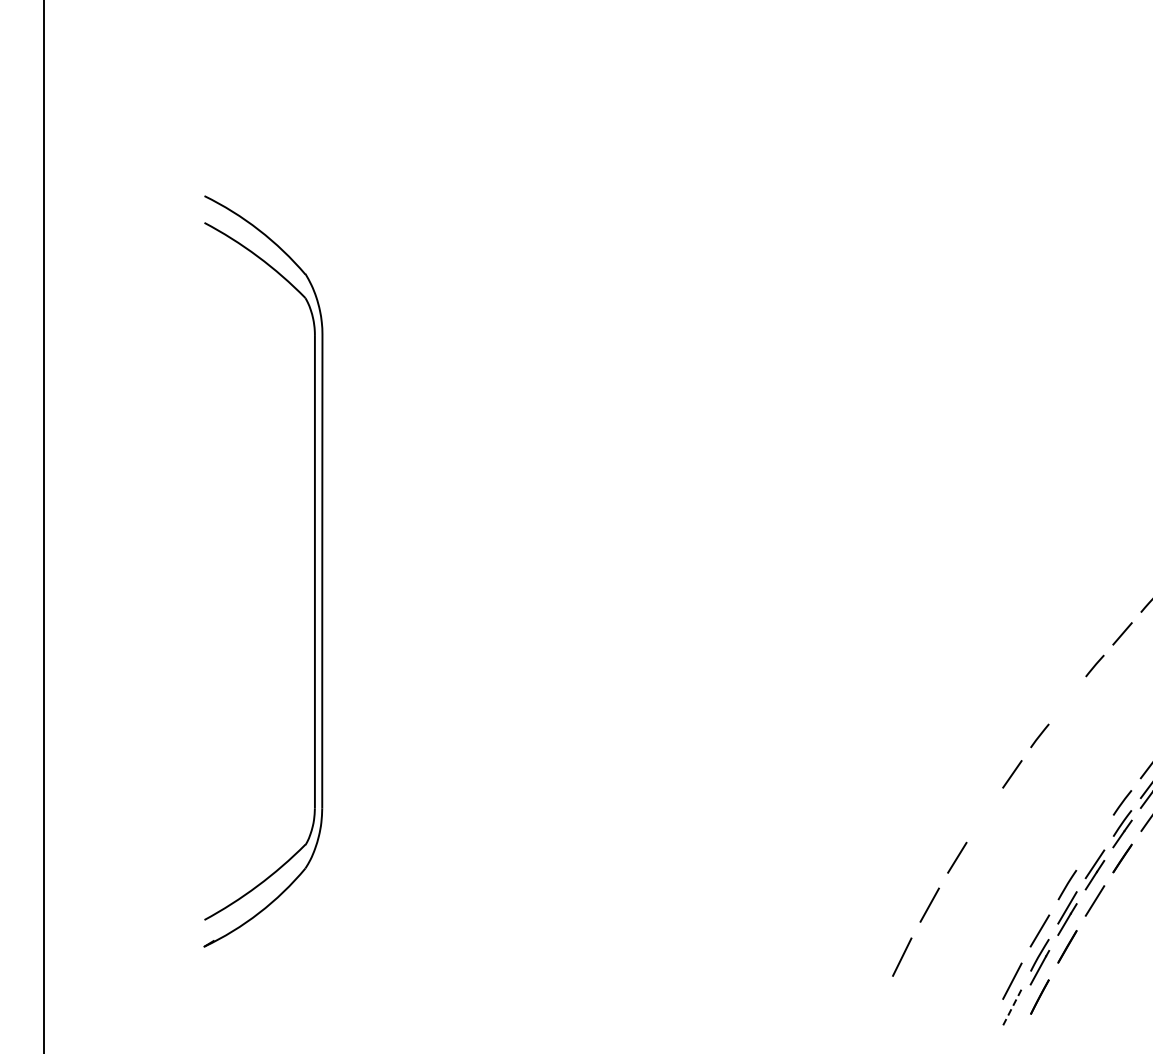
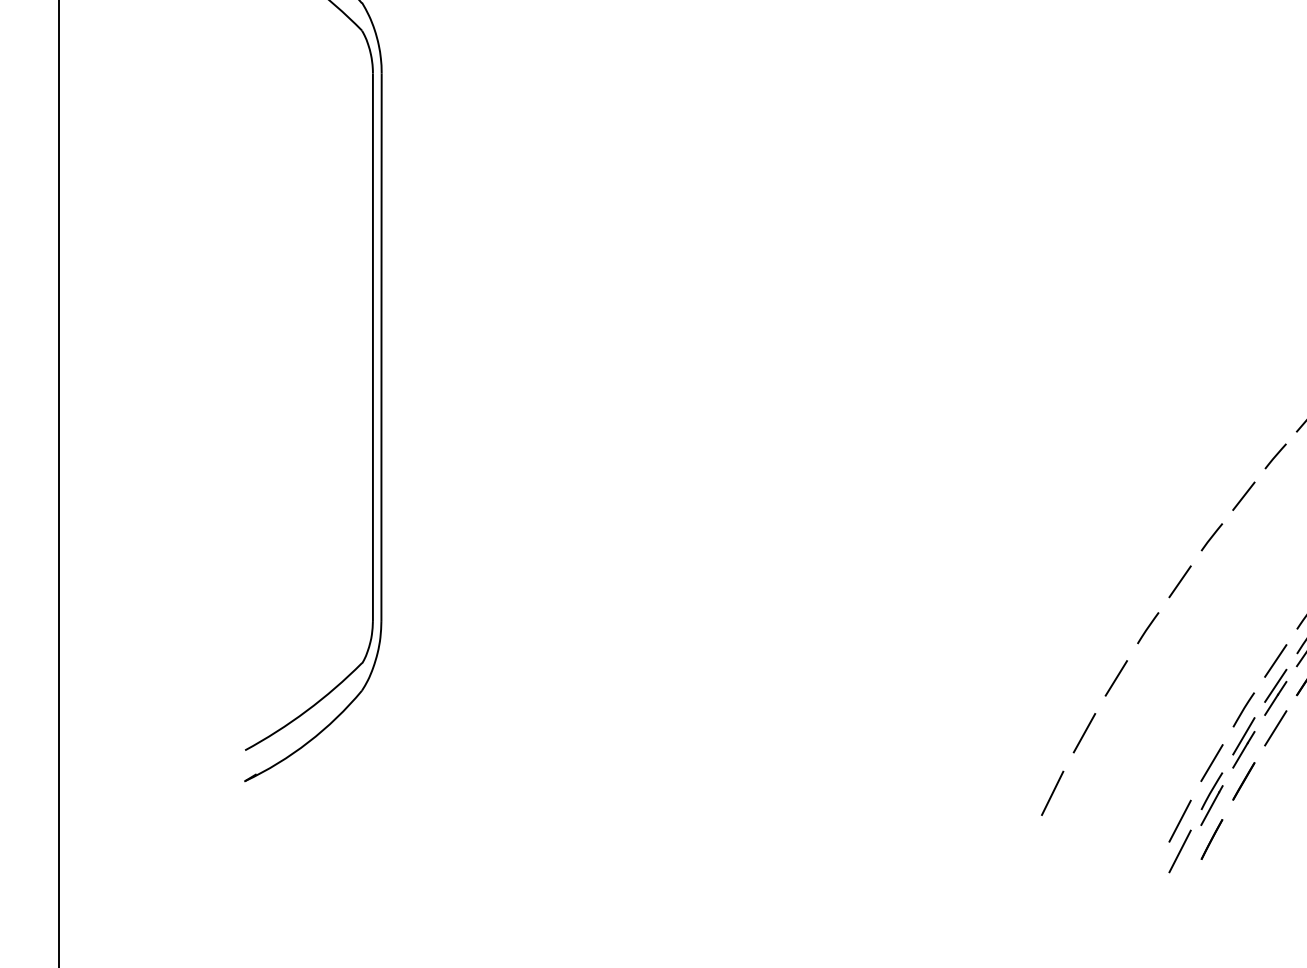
line: (1067, 700) -> (1243, 496), added
line: (984, 814) -> (1147, 628), added
line: (1094, 842) -> (1275, 660), added
line: (1012, 1006) -> (1180, 850), dashed -> solid

